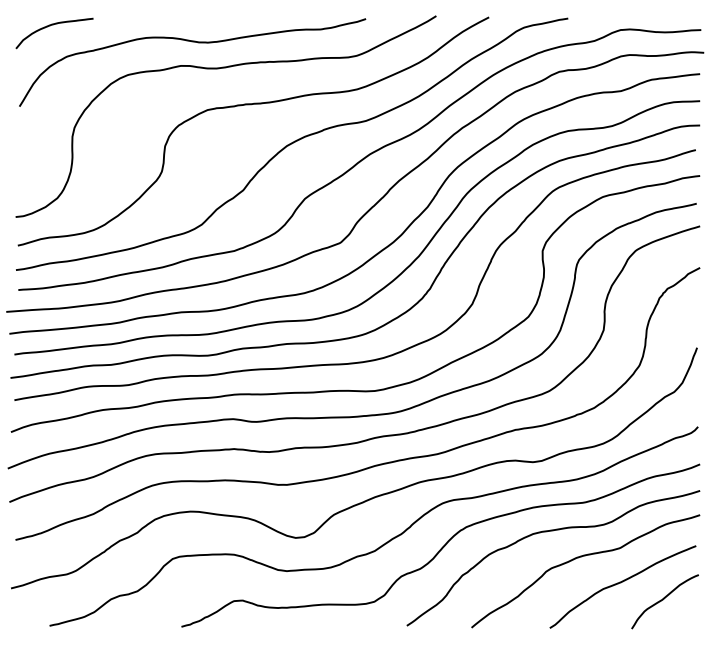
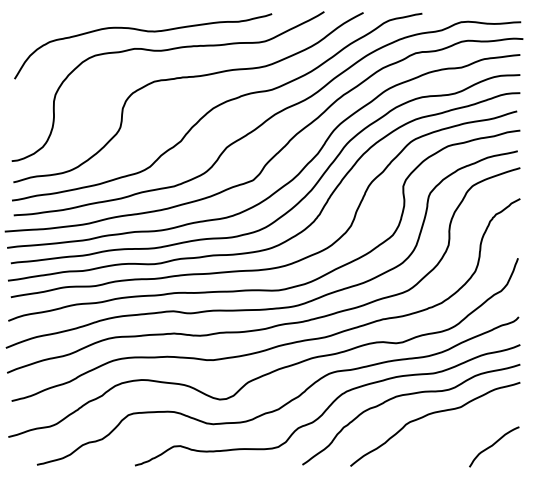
curve: (51, 26) -> (38, 19), removed
curve: (622, 583) -> (462, 433), removed

